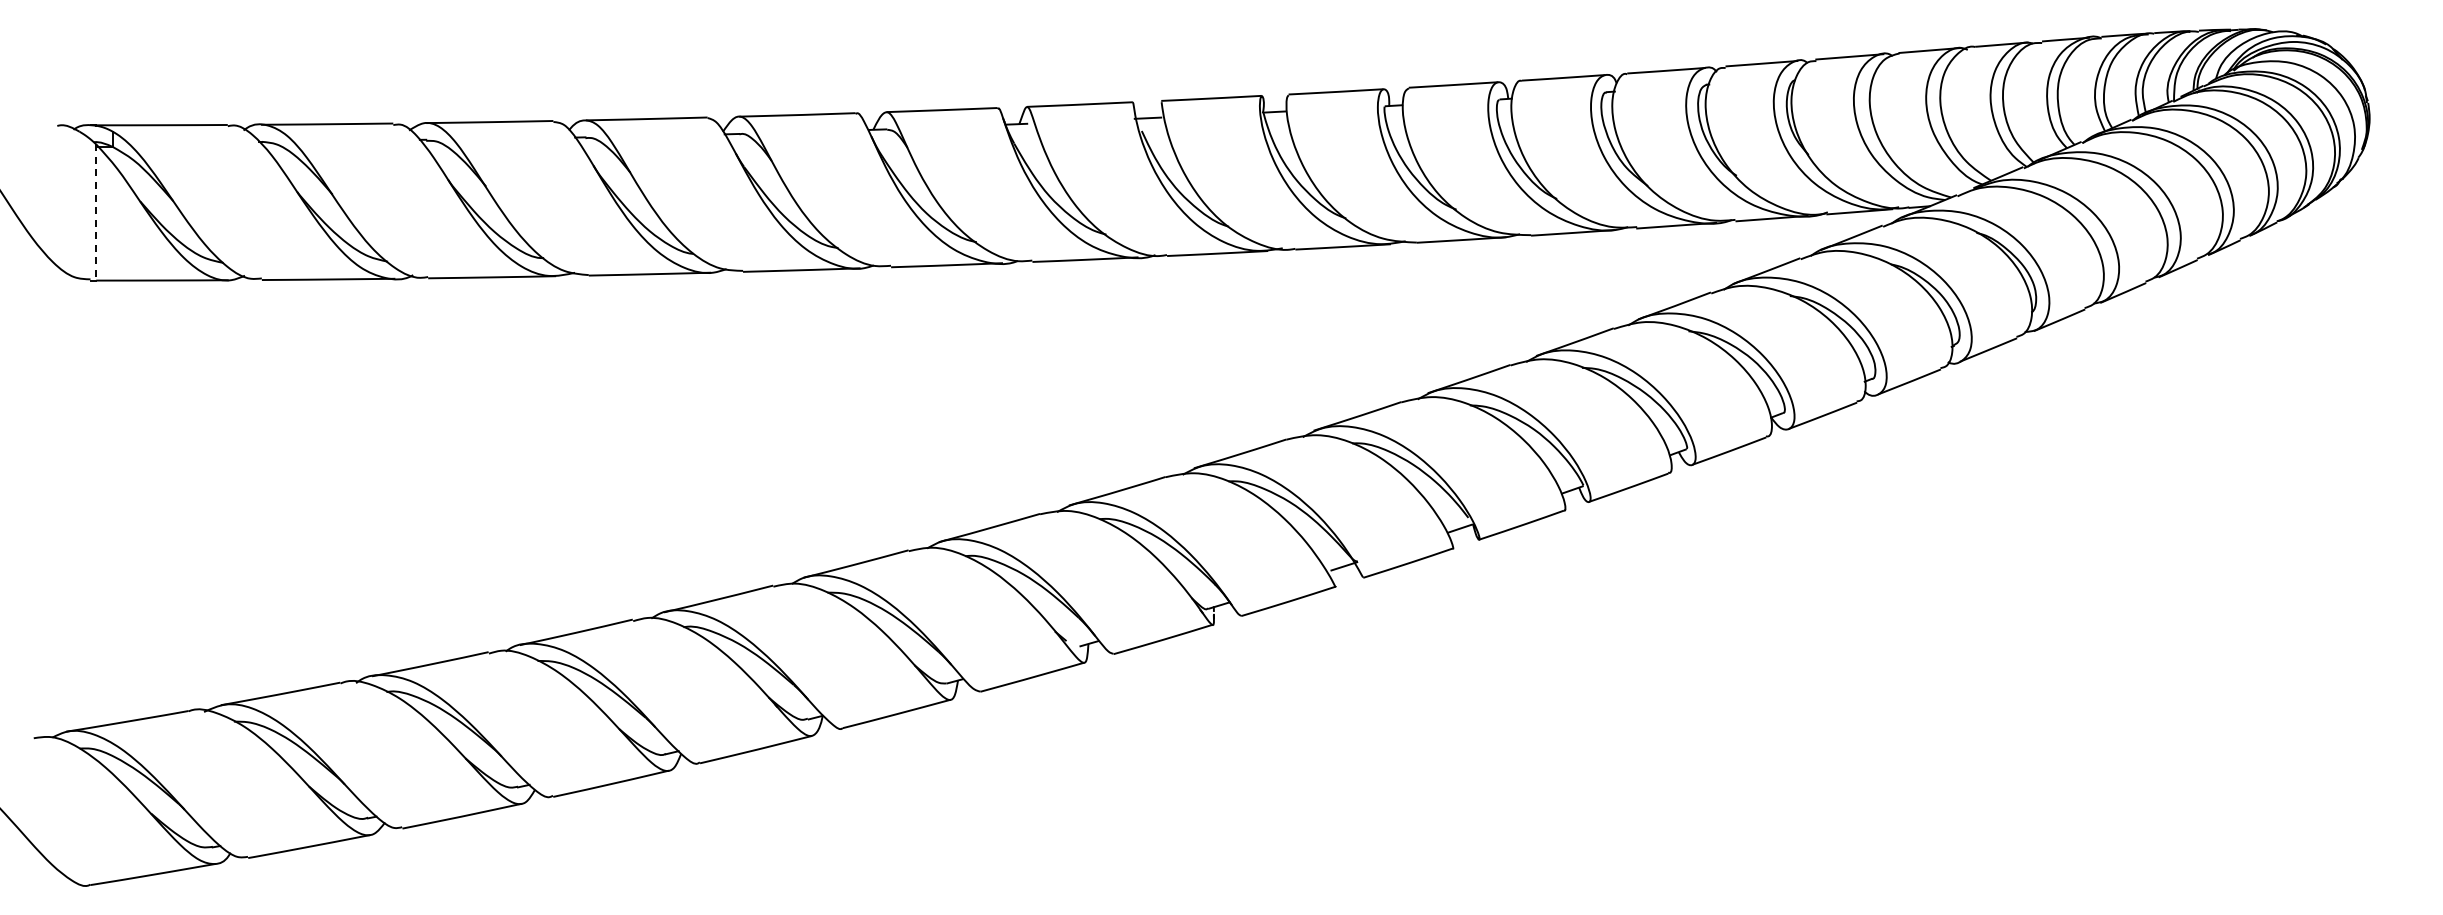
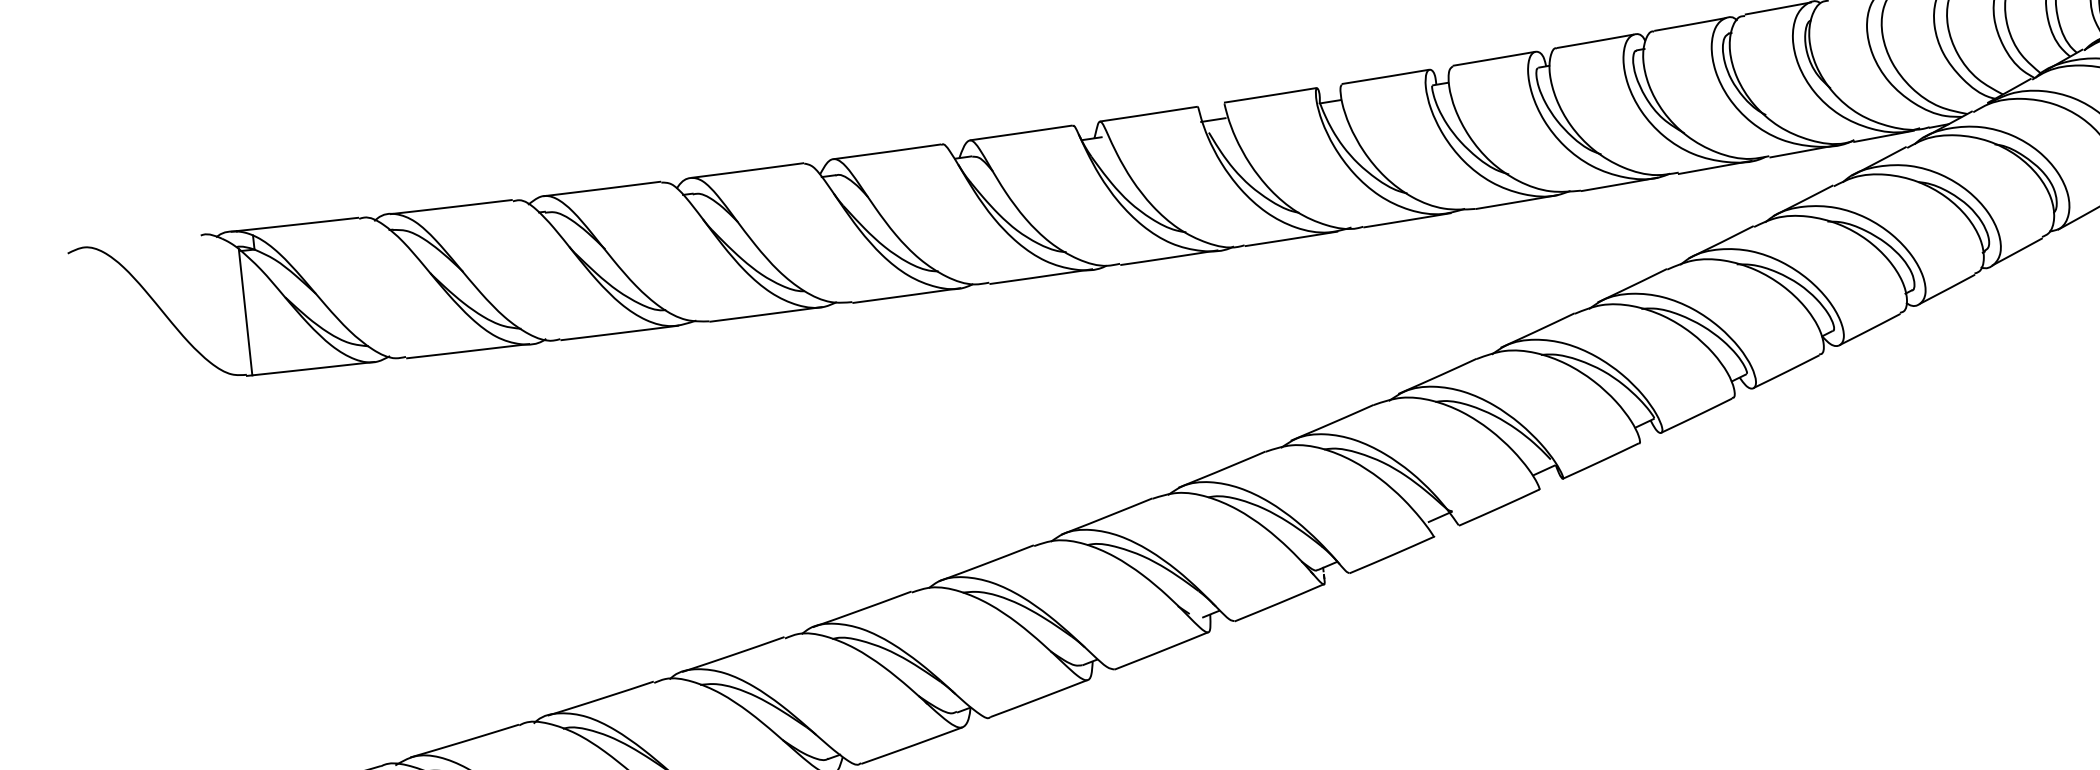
line: (96, 212) -> (245, 312), dashed -> solid

